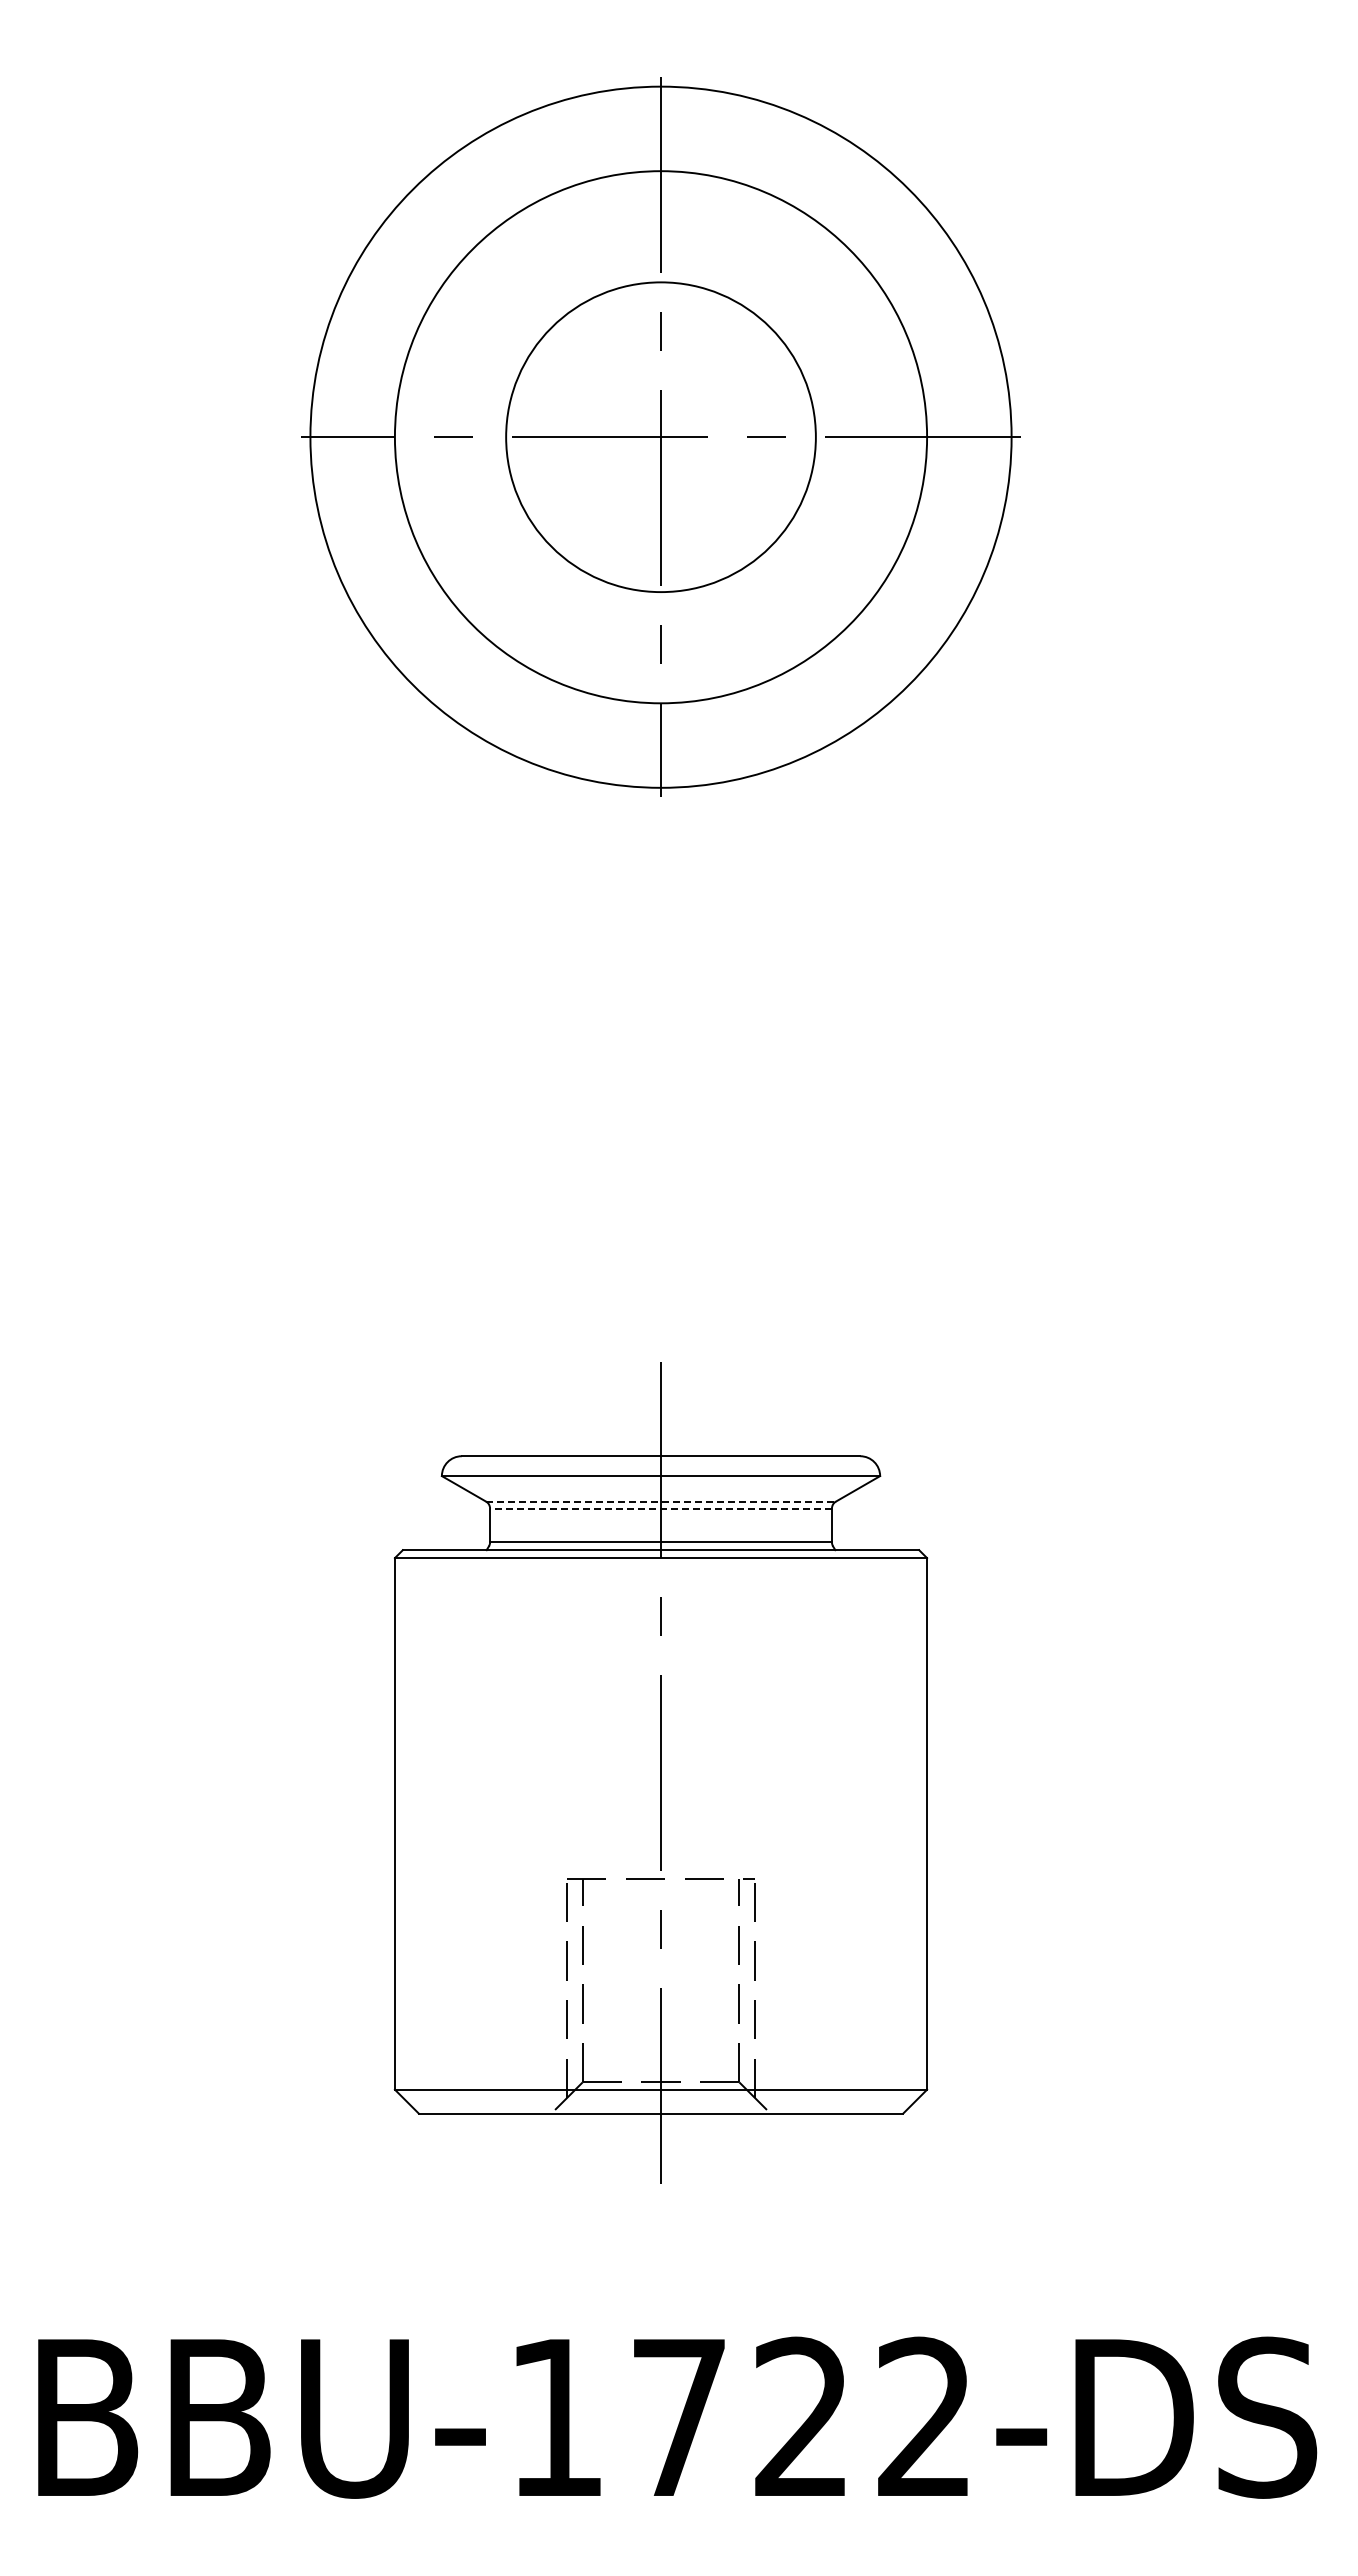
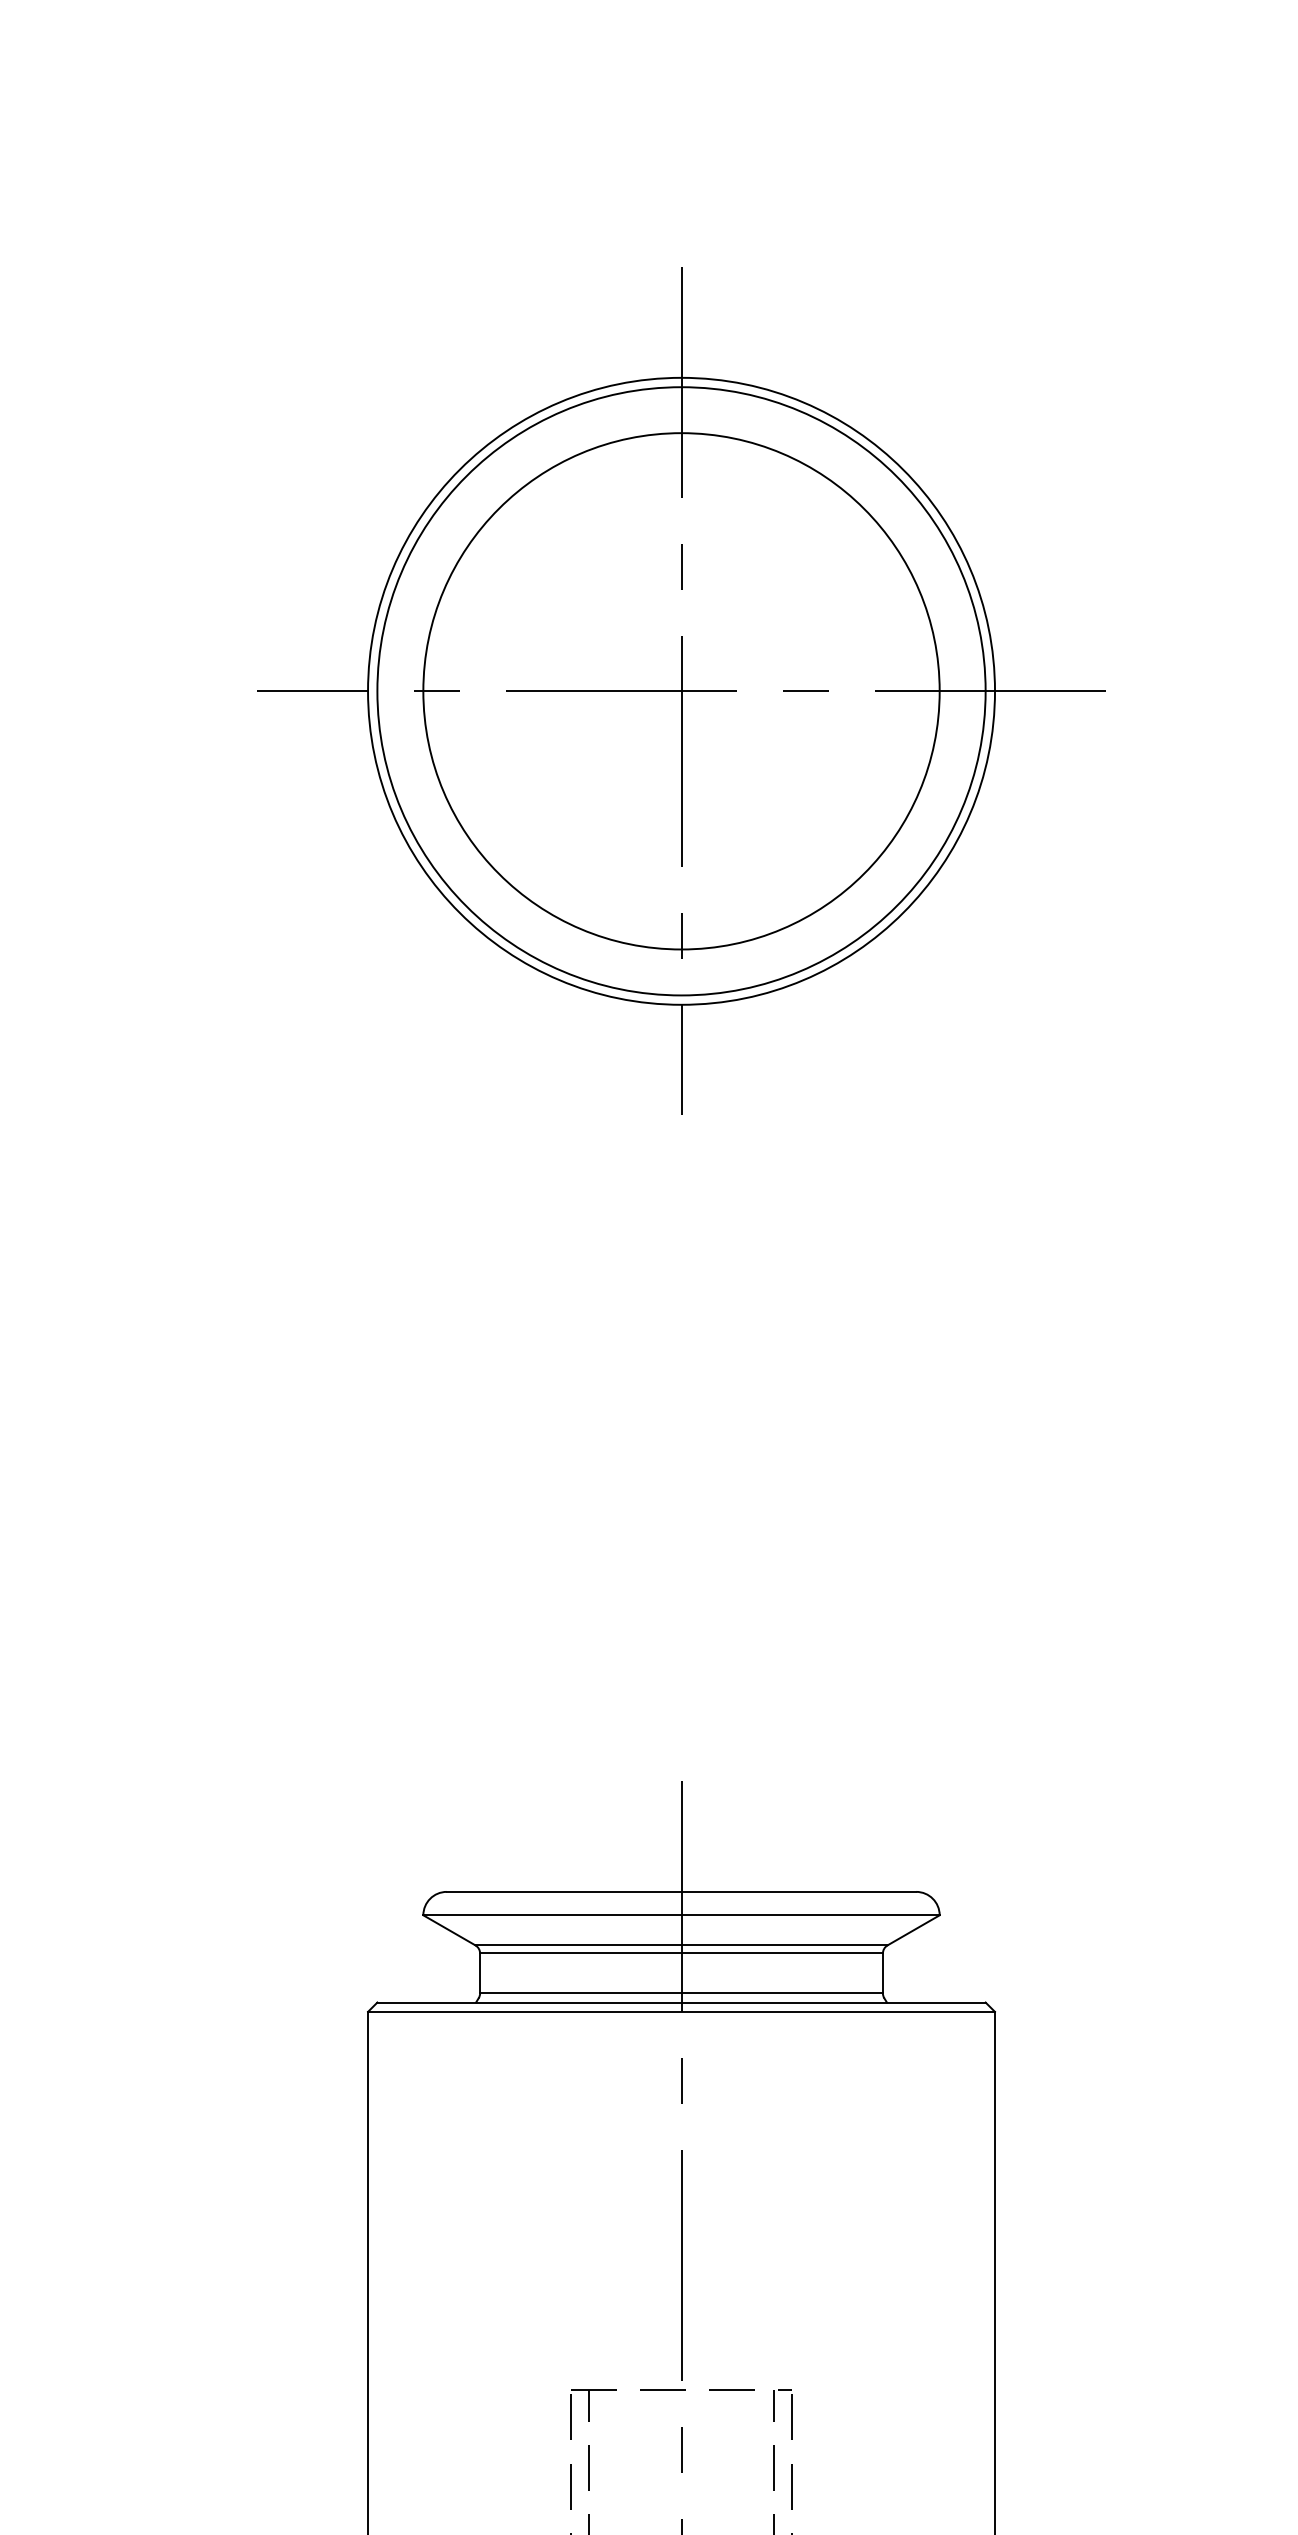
circle: (660, 437) -> (680, 691), size x0.62
circle: (660, 437) -> (680, 691), size x1.67
line: (661, 1501) -> (682, 1945), dashed -> solid
line: (661, 1508) -> (682, 1953), dashed -> solid

